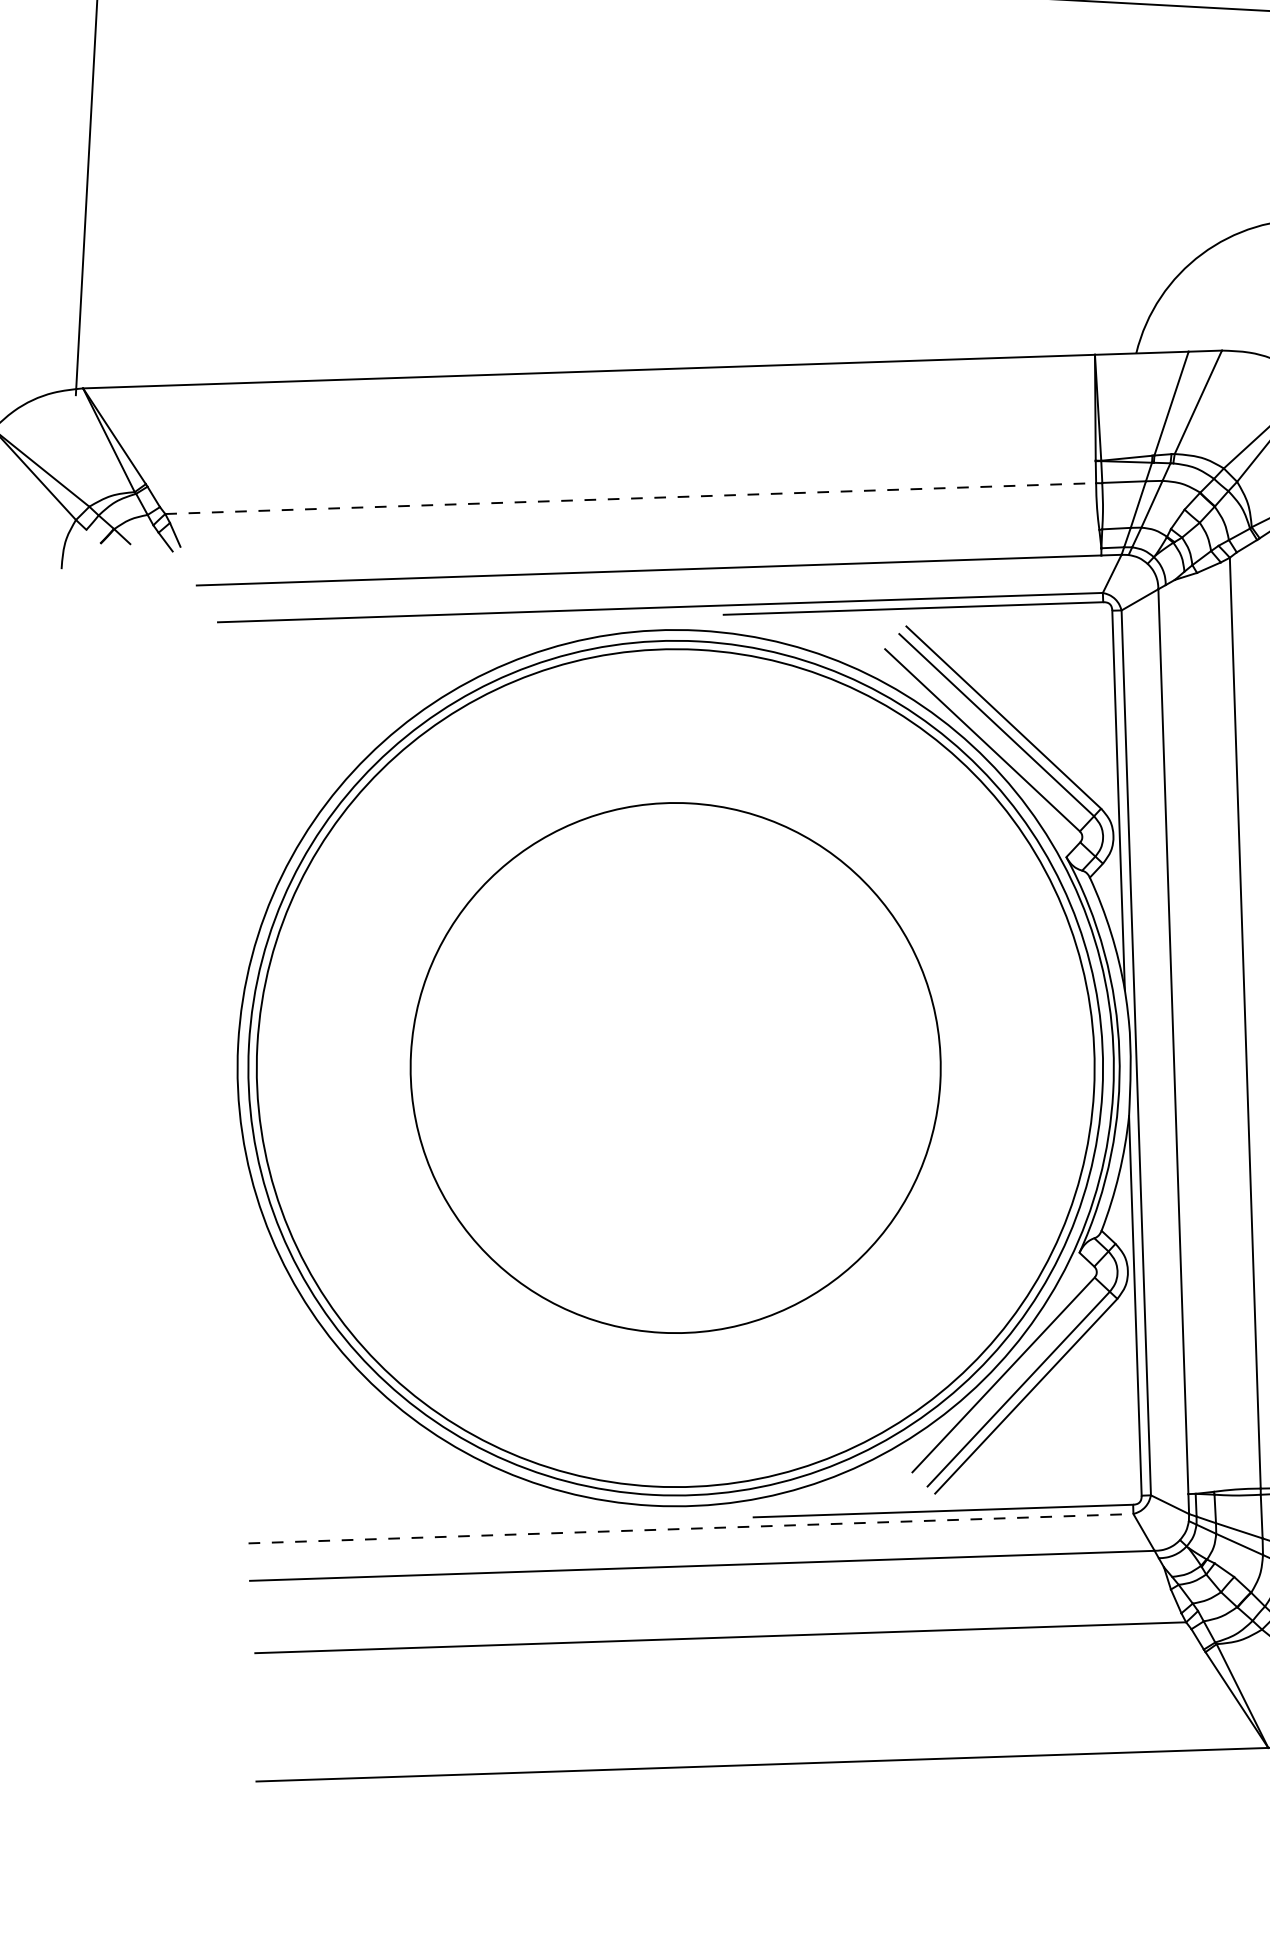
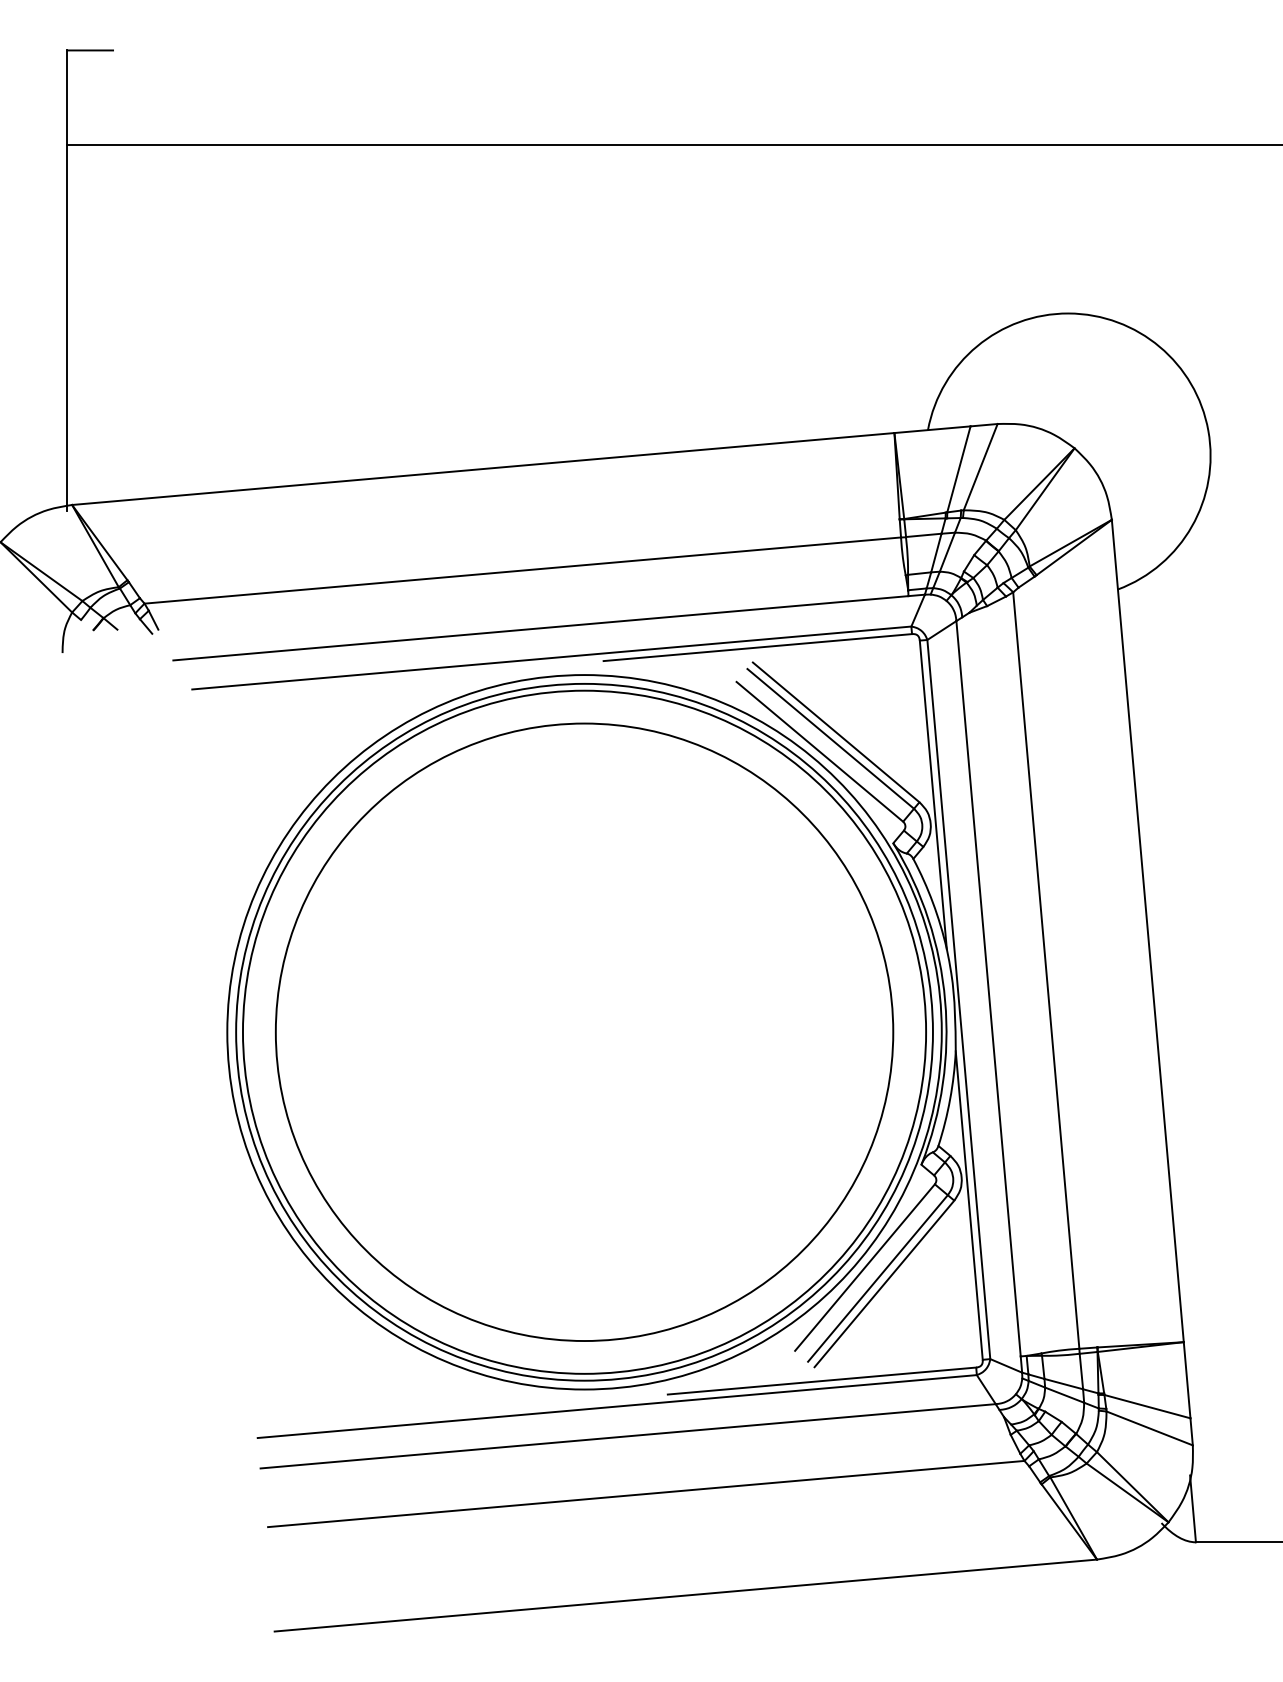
line: (630, 498) -> (522, 570), dashed -> solid
circle: (675, 1067) -> (584, 1031), size x1.43
line: (691, 1528) -> (617, 1406), dashed -> solid

